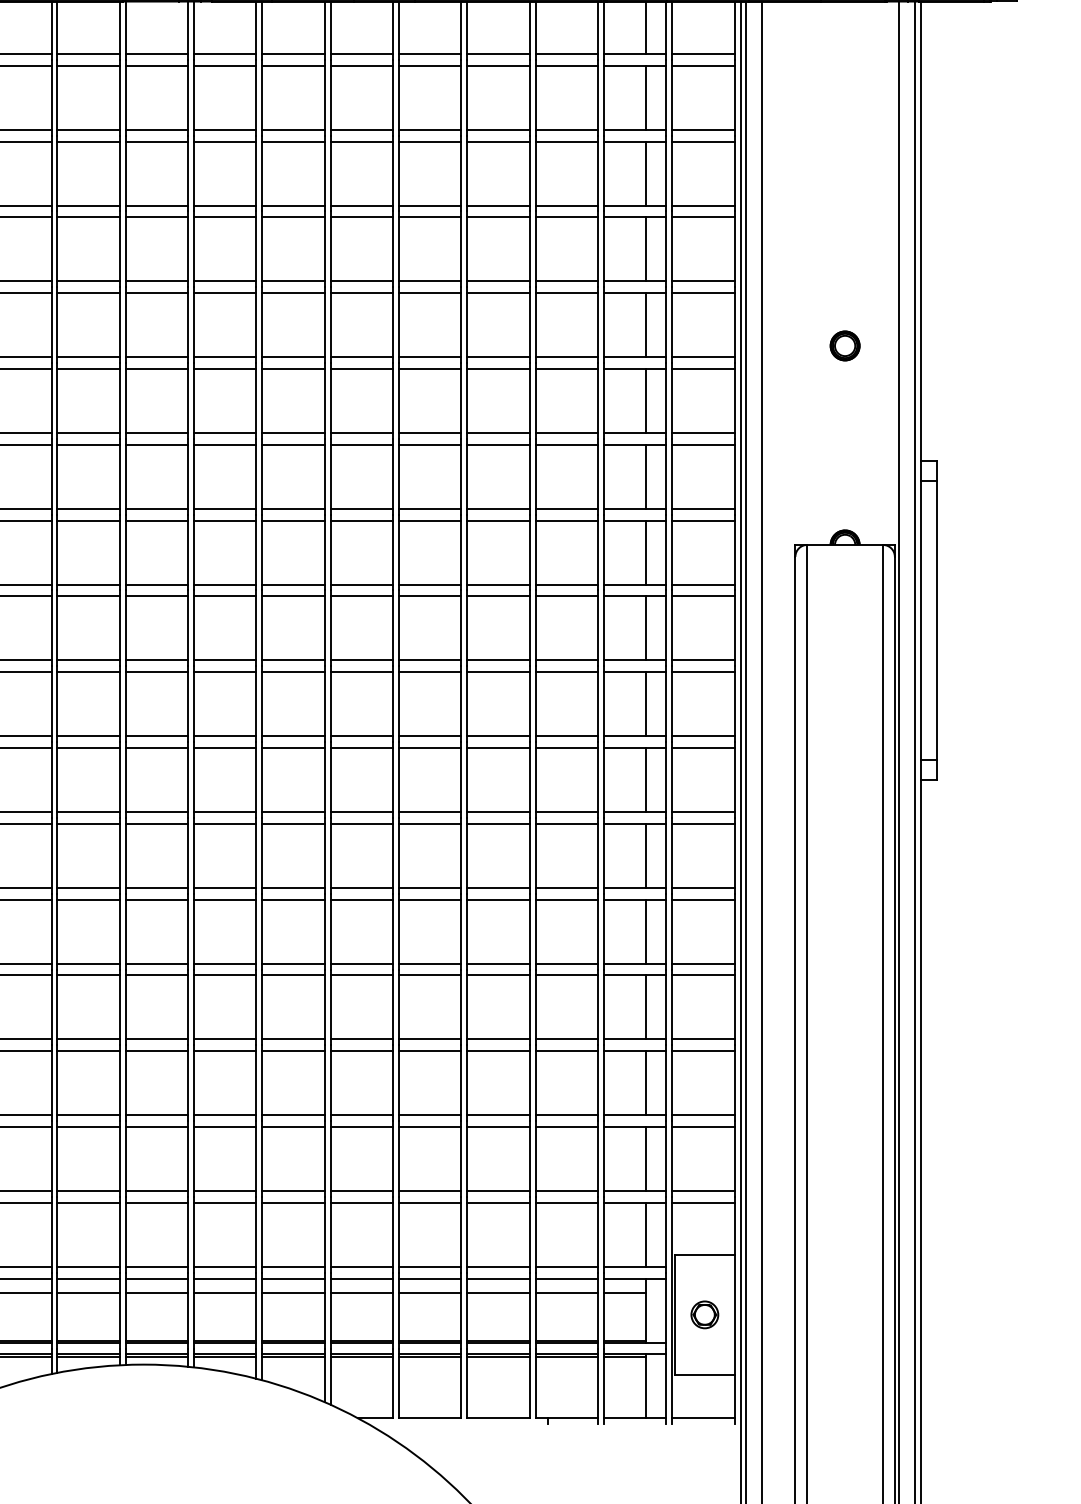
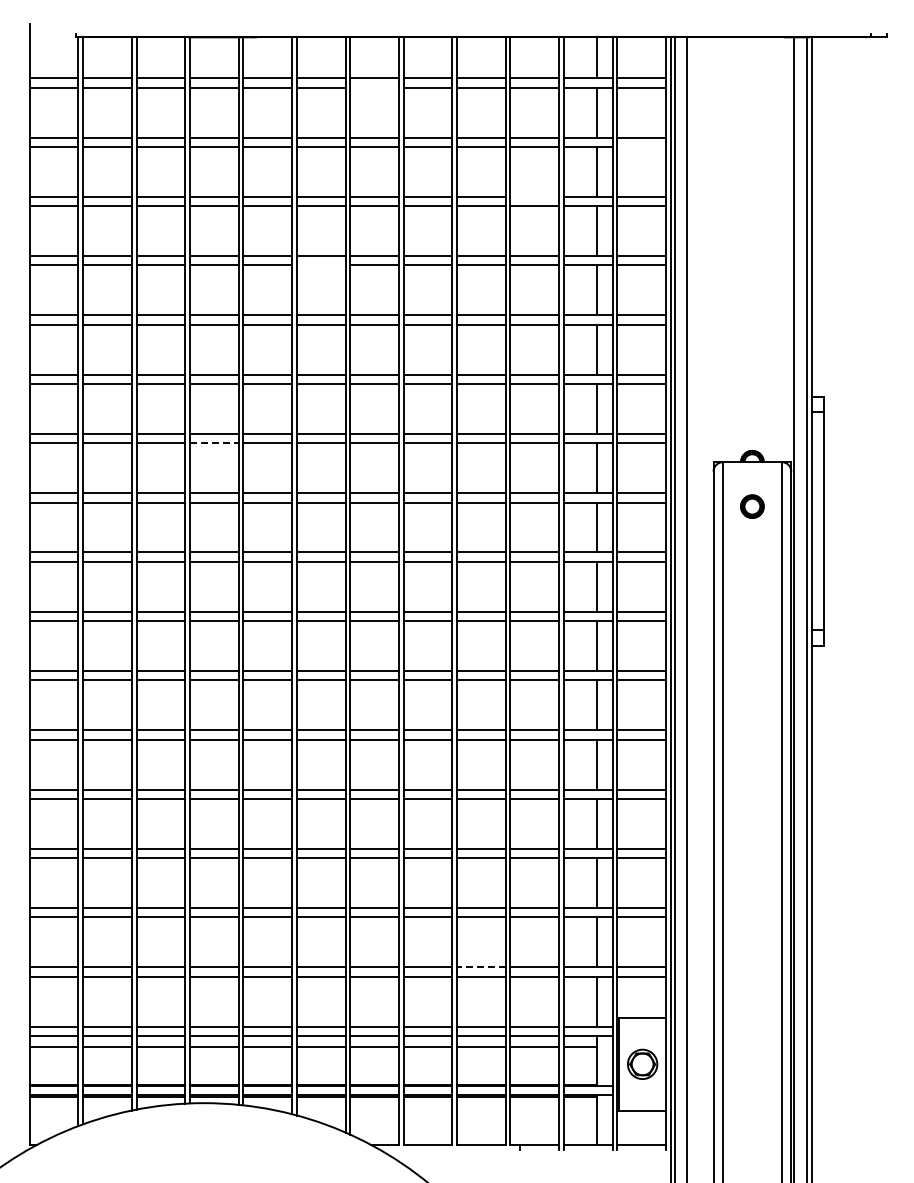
line: (361, 65) -> (374, 87), removed
line: (703, 141) -> (641, 146), removed
line: (566, 205) -> (534, 196), removed
line: (292, 293) -> (320, 265), removed
part: (845, 345) -> (752, 506), moved
line: (157, 520) -> (214, 443), solid -> dashed
line: (497, 1191) -> (480, 967), solid -> dashed
part: (704, 1313) -> (642, 1063), size x1.4

